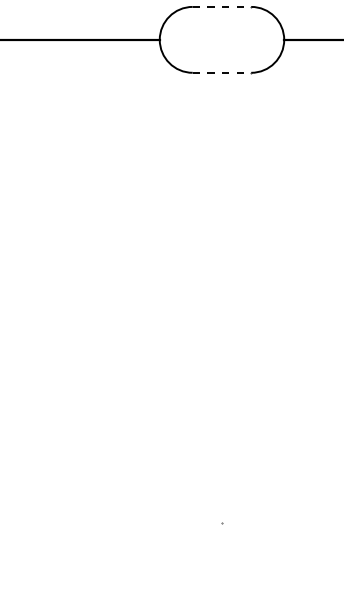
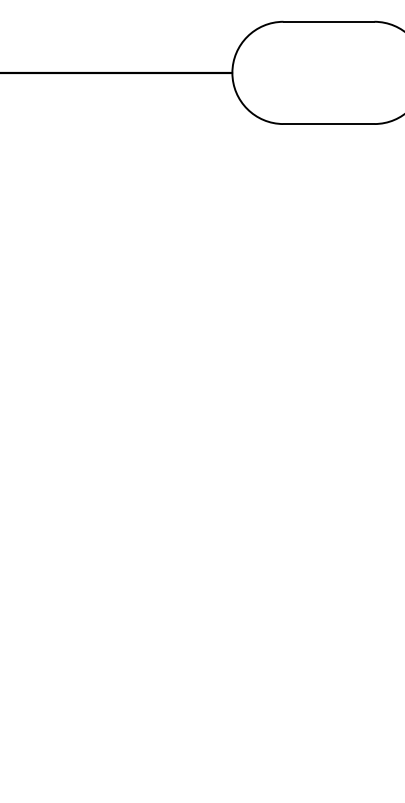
line: (222, 6) -> (329, 21), dashed -> solid
line: (222, 72) -> (329, 123), dashed -> solid

